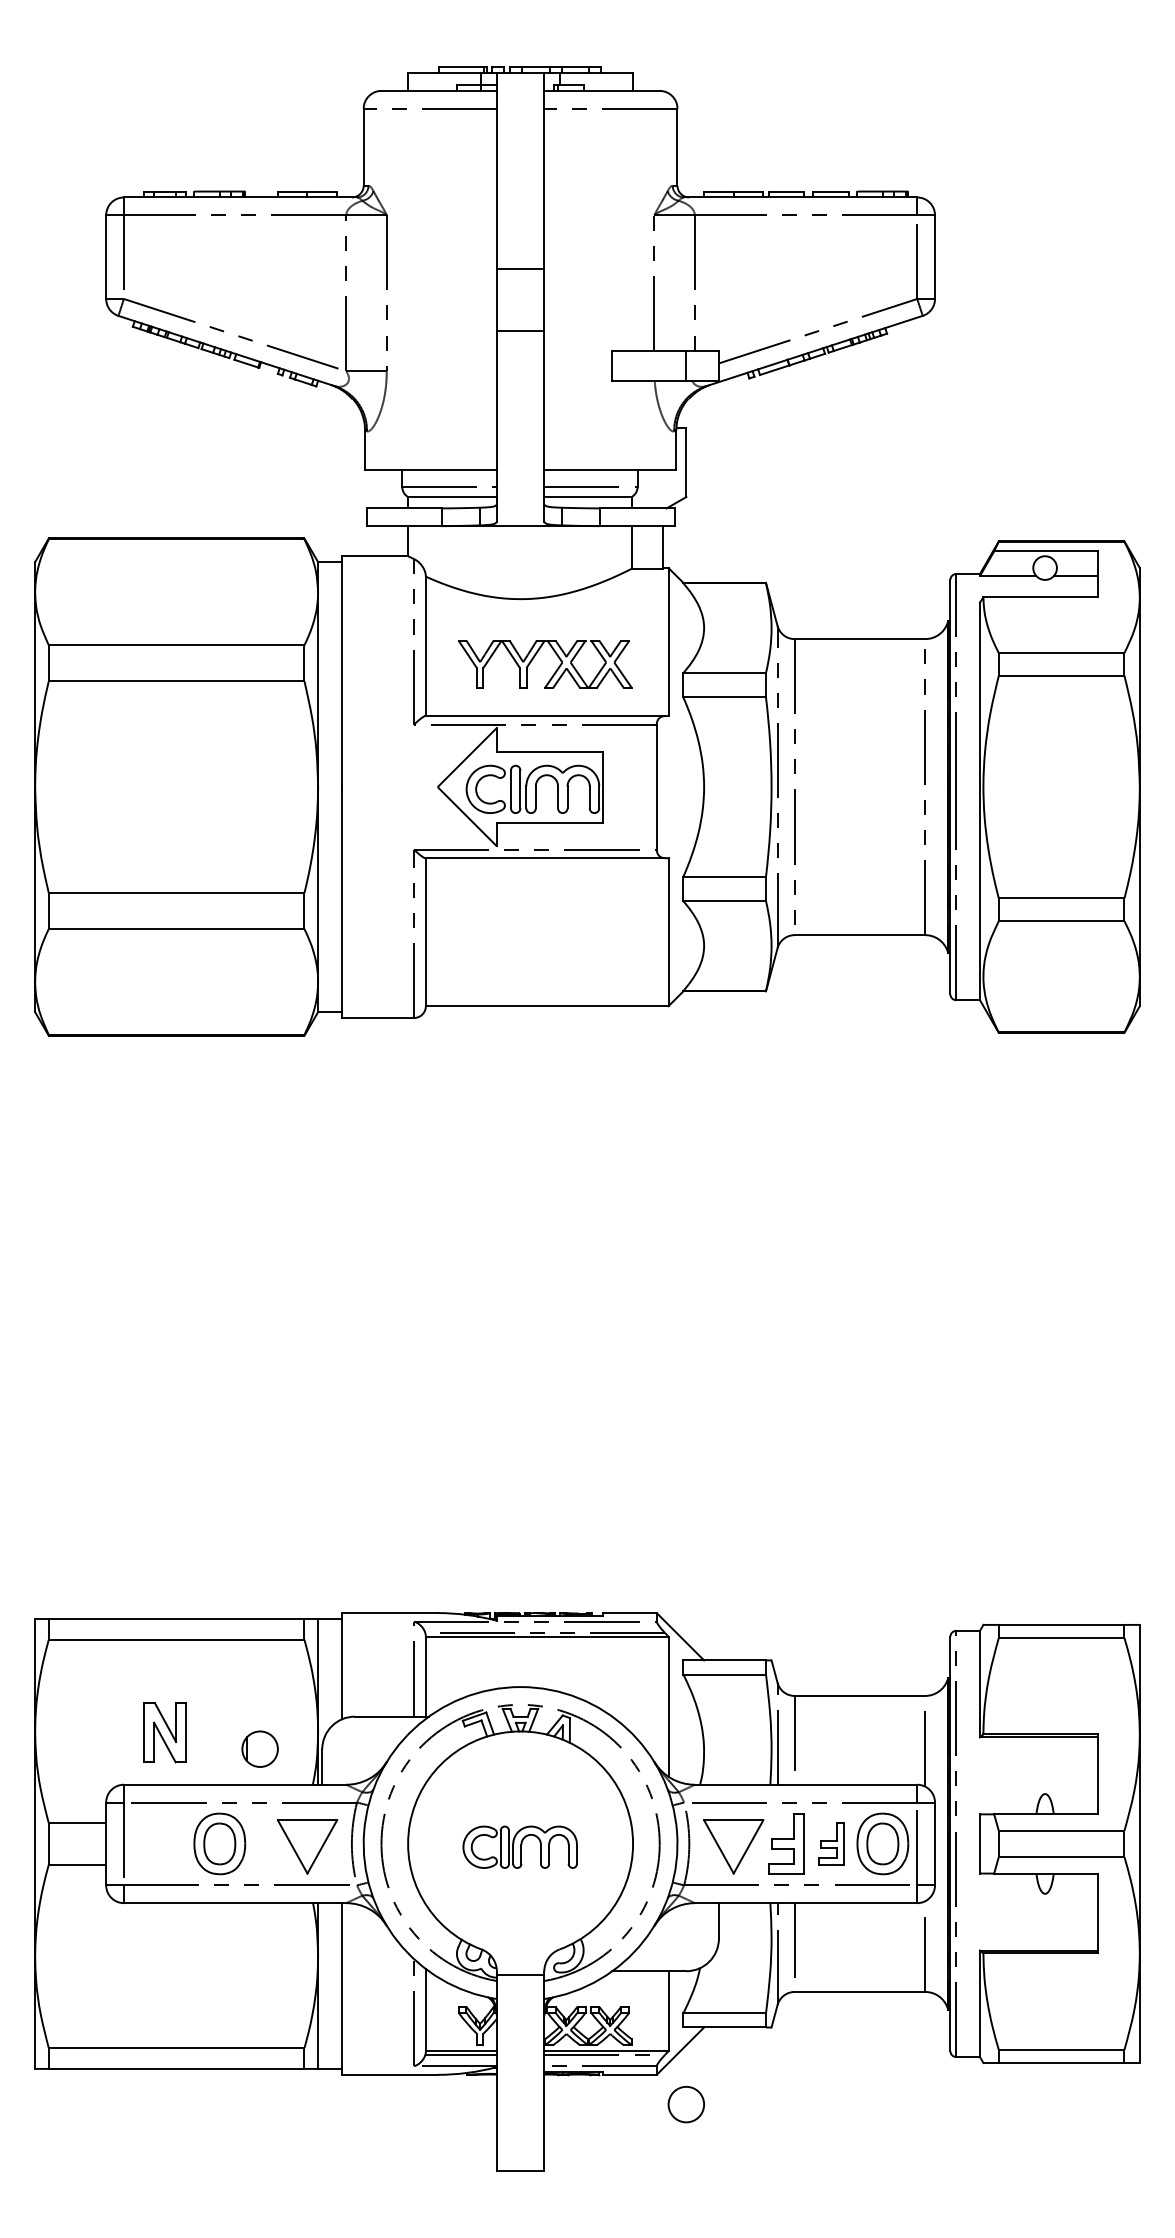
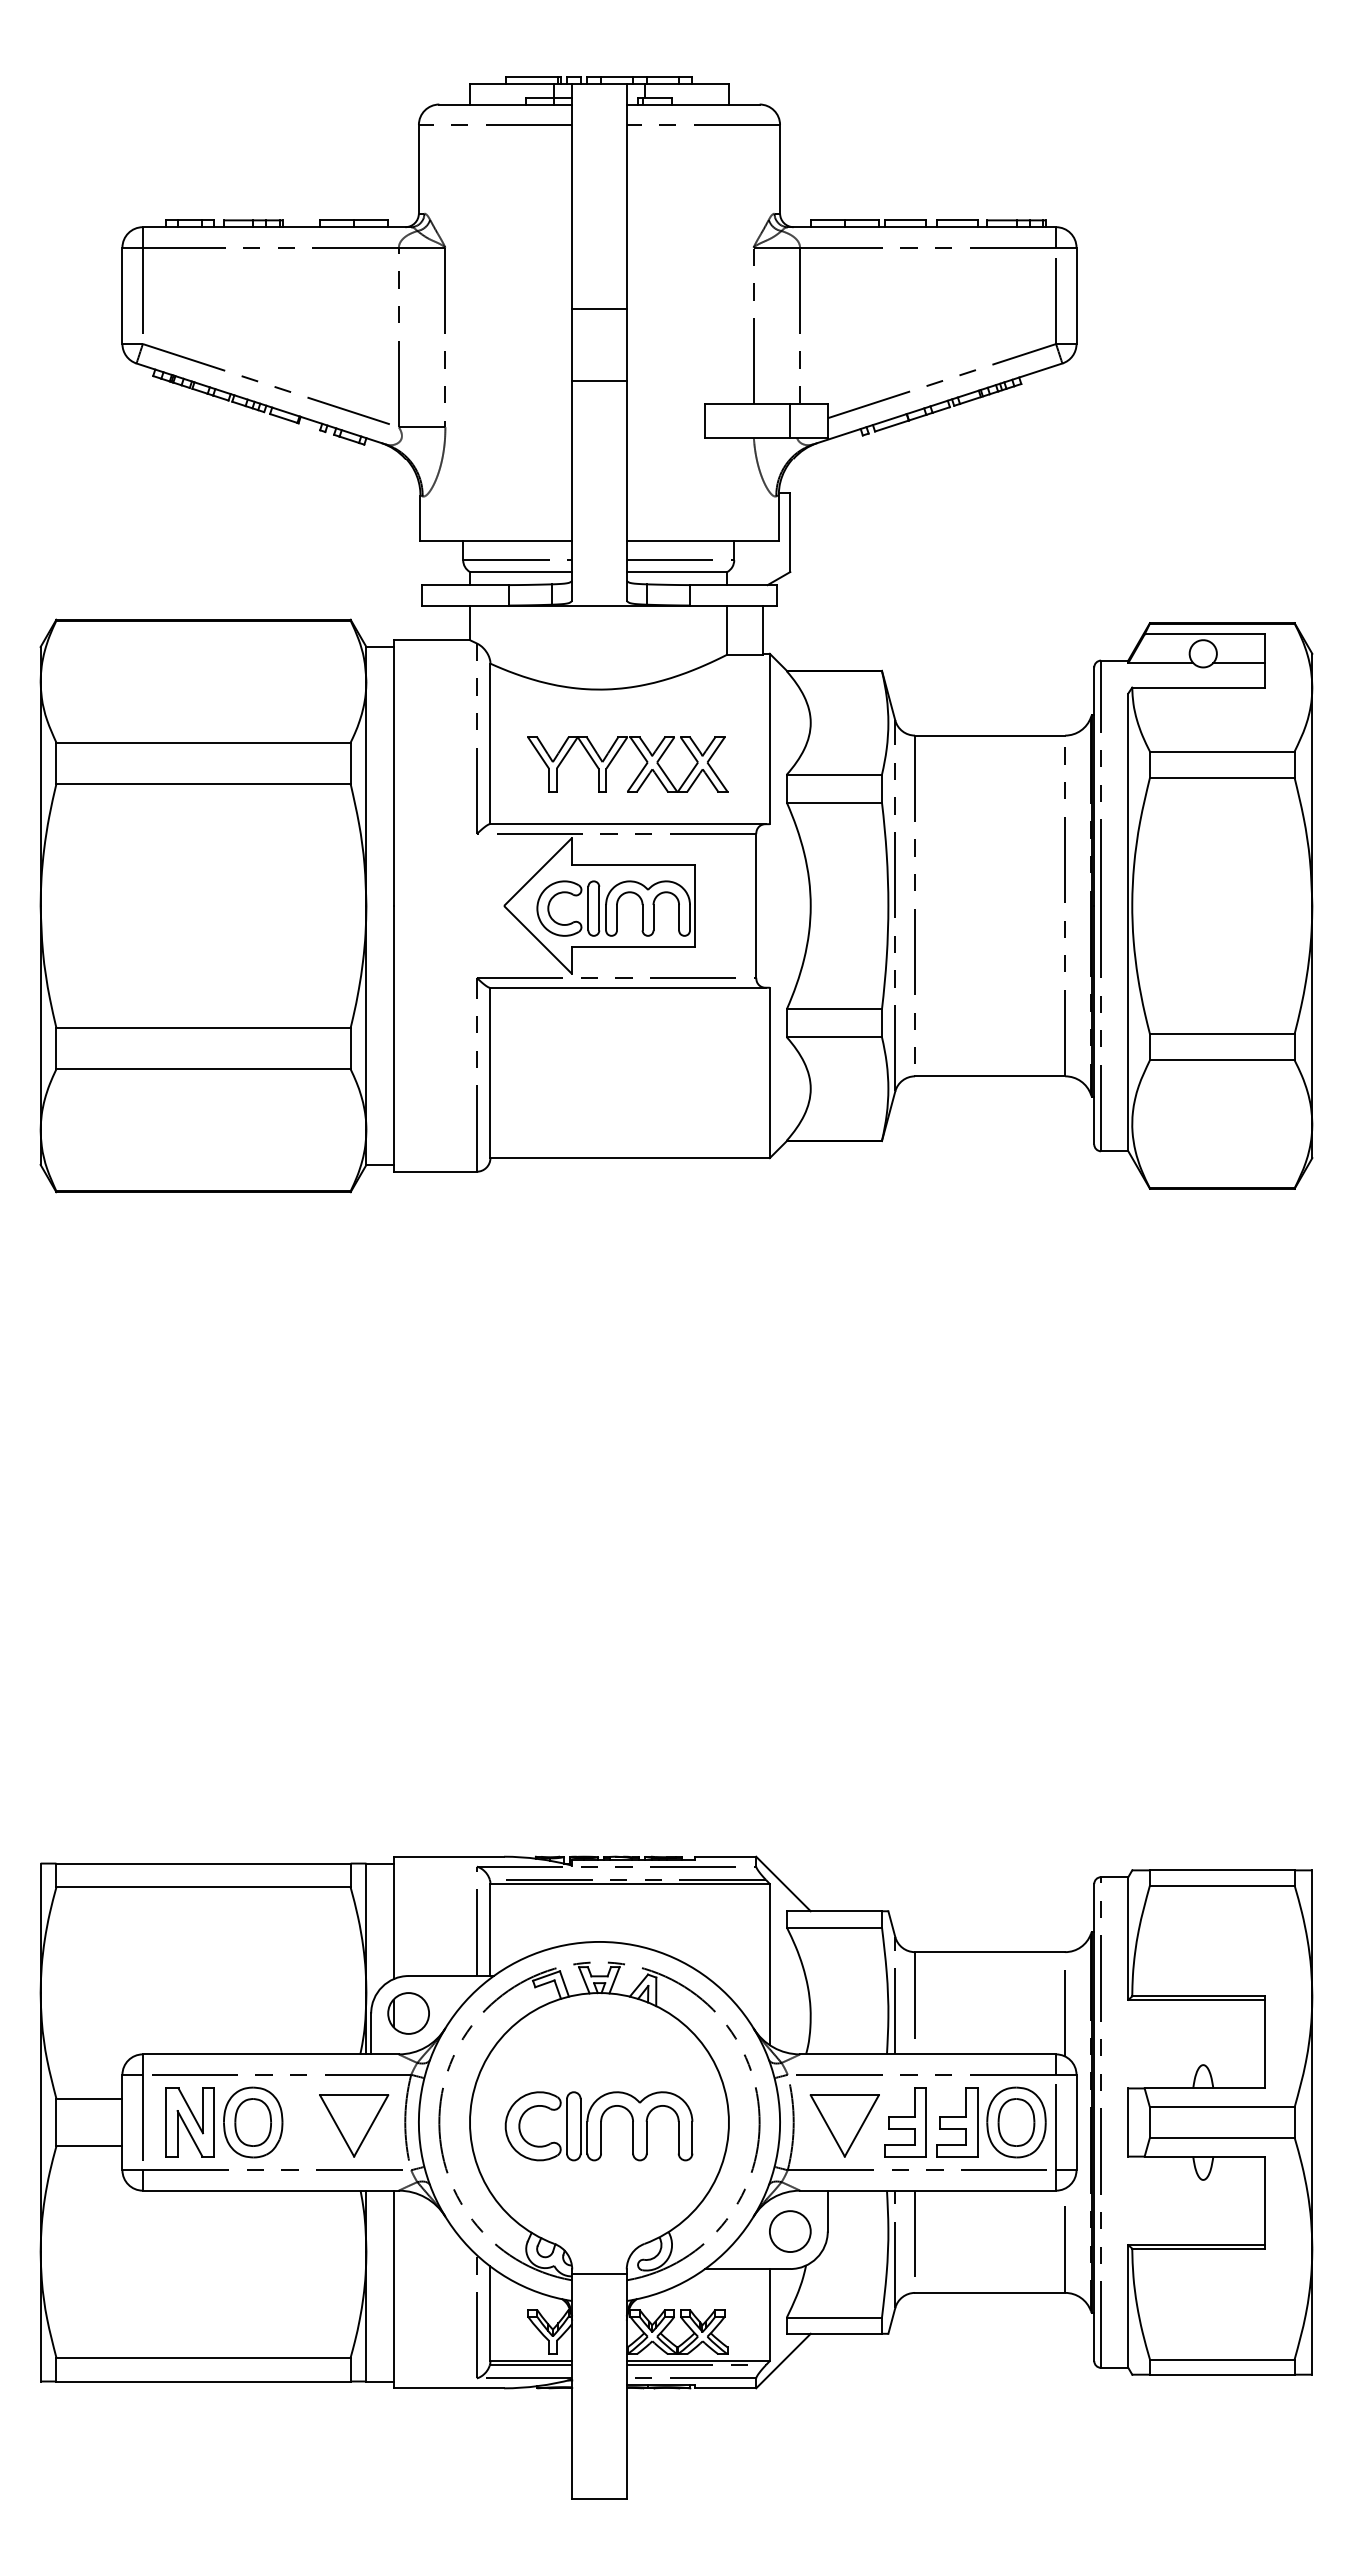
part: (164, 1732) -> (189, 2122), moved
part: (260, 1749) -> (408, 2013), moved
part: (831, 1843) -> (957, 2122), size x1.43
part: (519, 1847) -> (598, 2126), size x1.43
circle: (686, 2104) -> (790, 2231), moved

